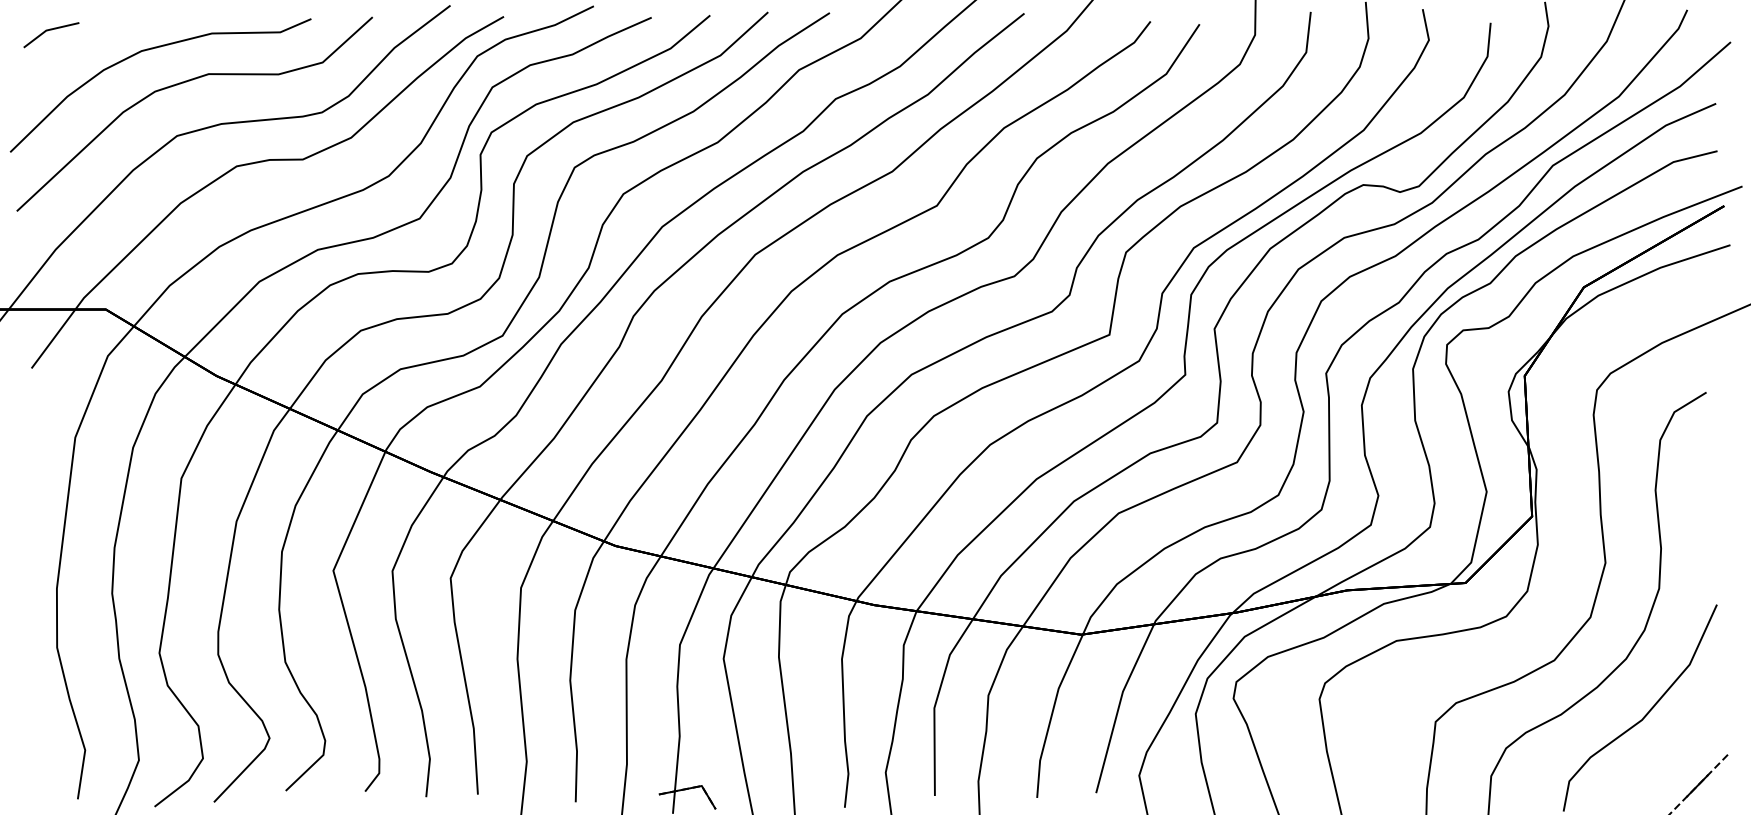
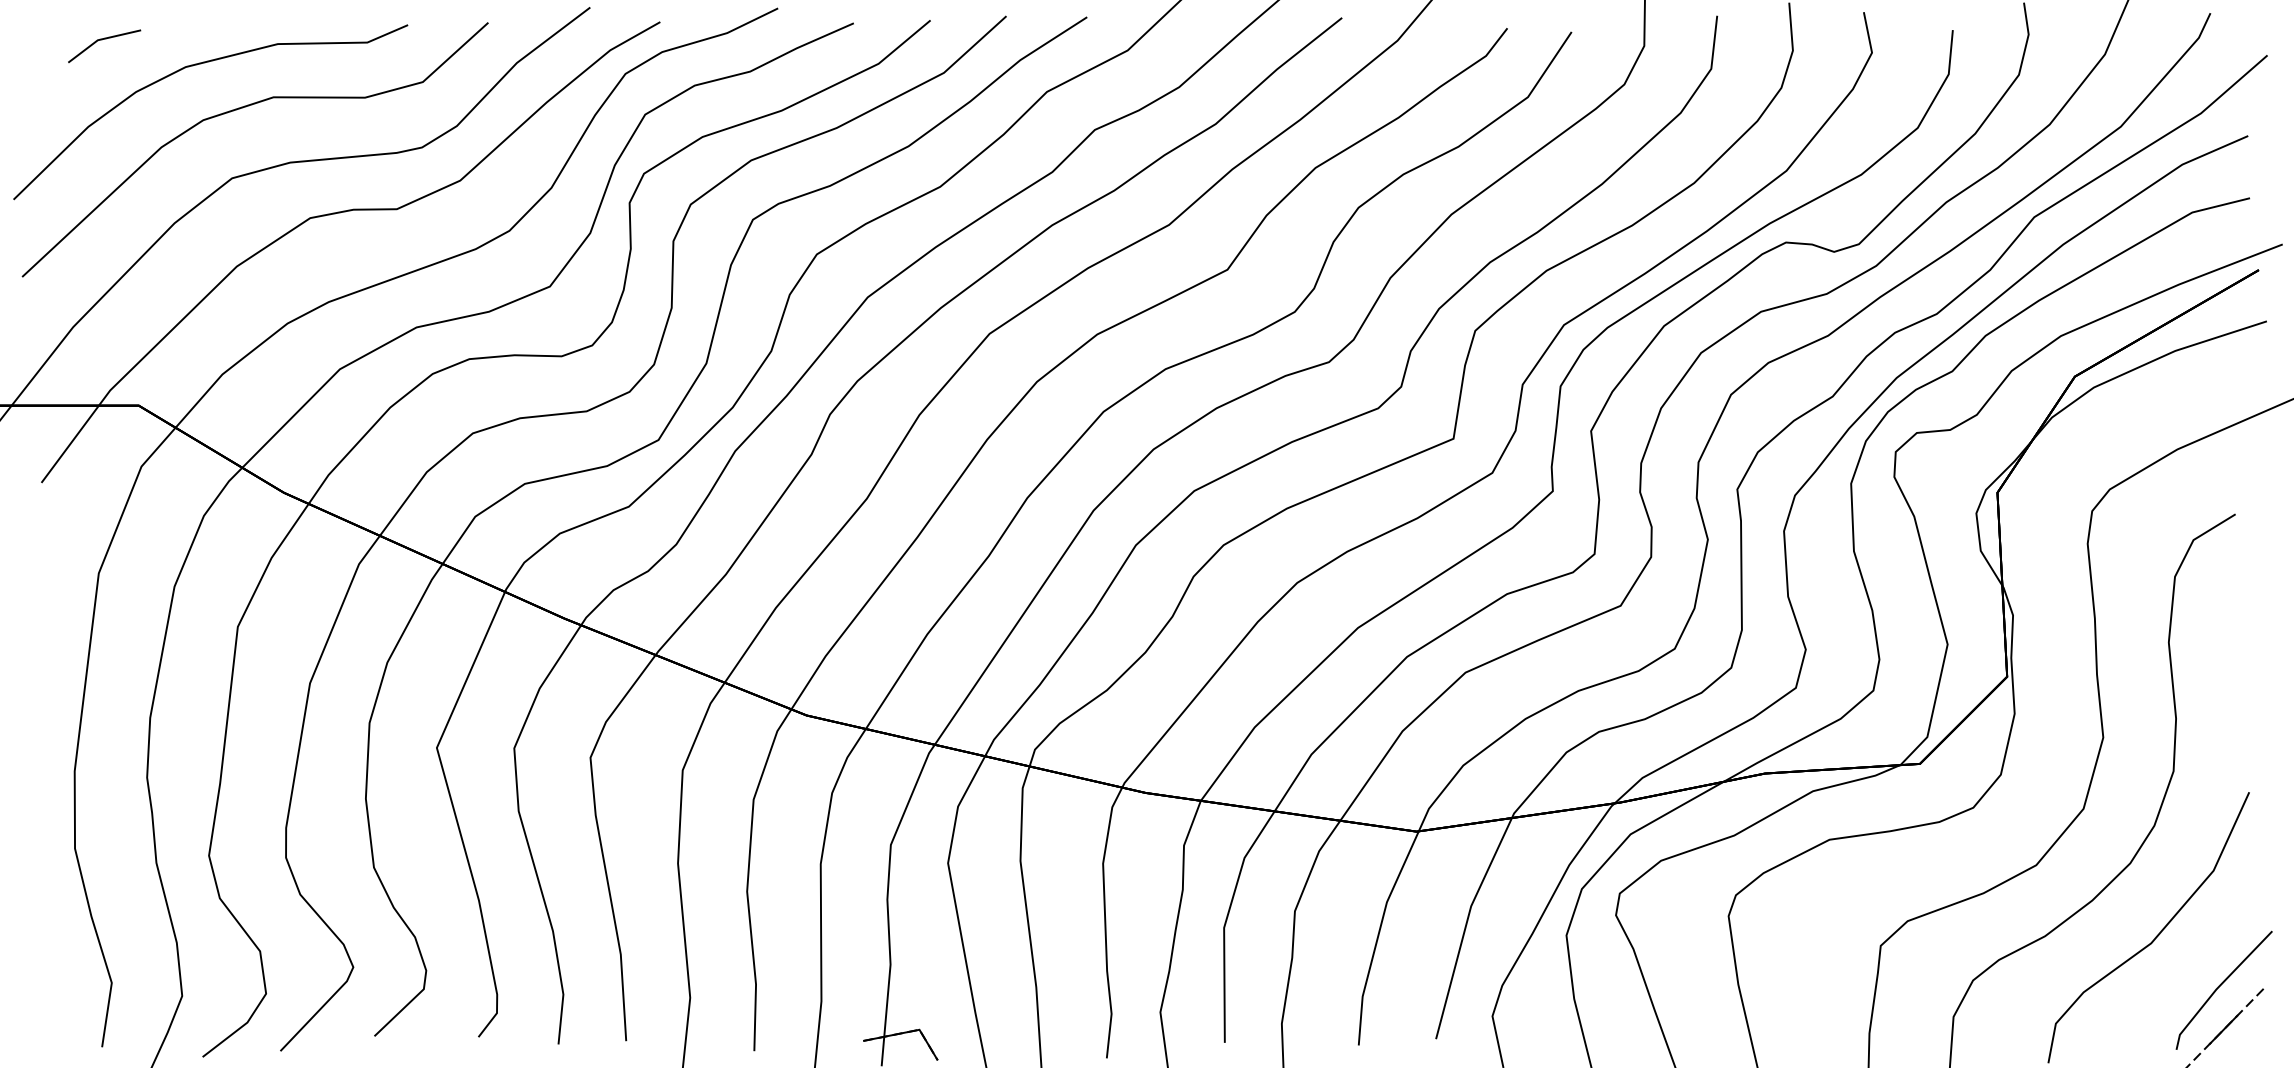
part: (49, 30) -> (102, 40), moved
part: (1697, 755) -> (2223, 989), added

